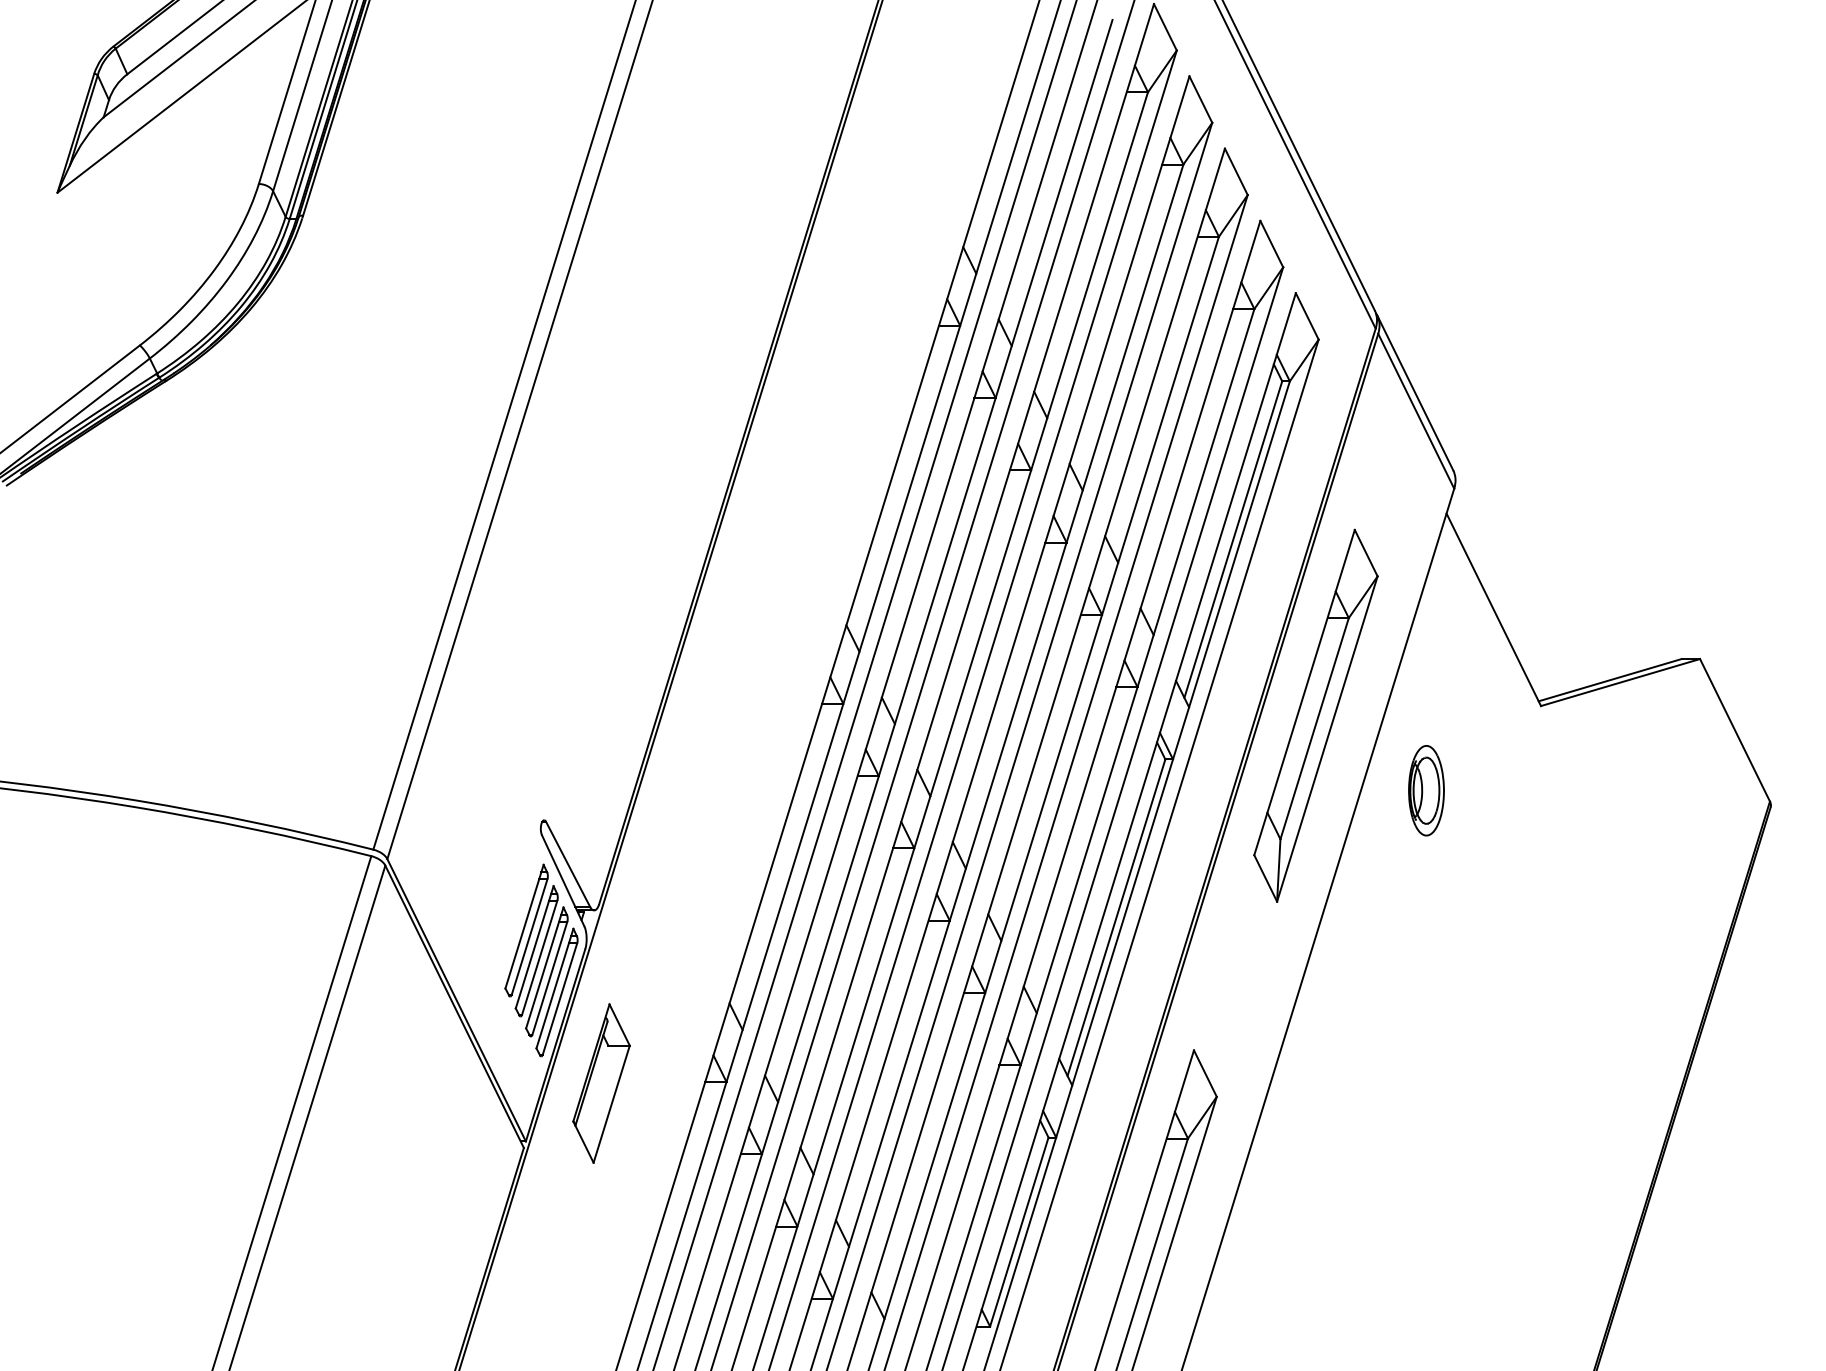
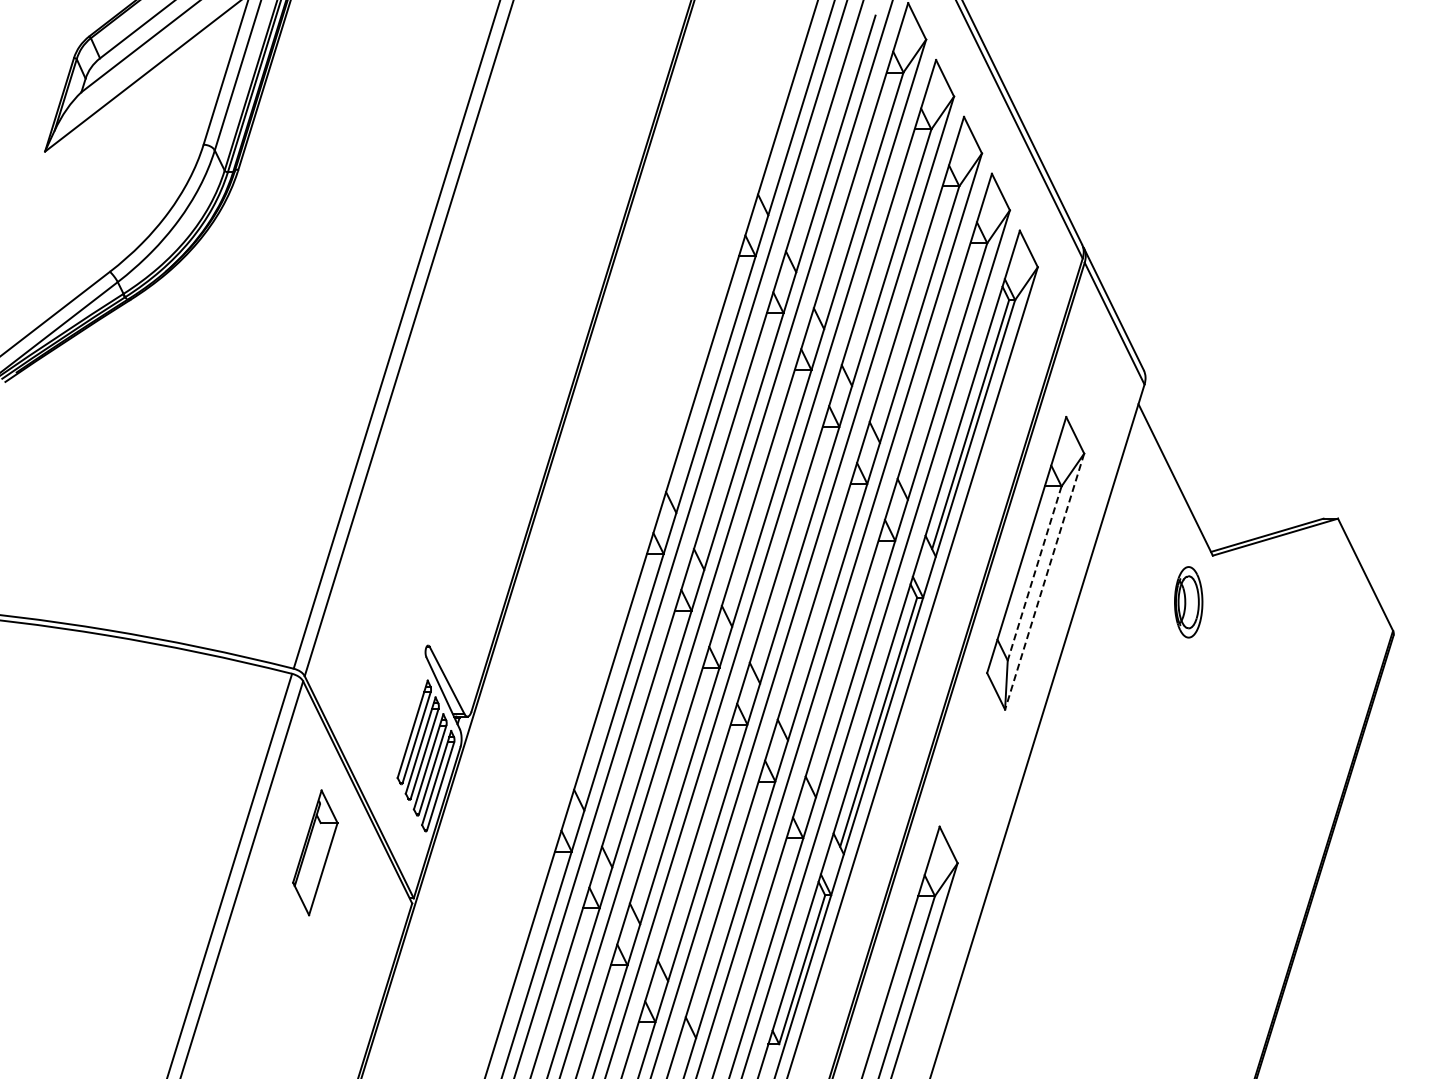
line: (1314, 728) -> (1034, 573), solid -> dashed
line: (1327, 738) -> (1044, 581), solid -> dashed
part: (1426, 790) -> (1188, 602), moved
part: (601, 1083) -> (315, 852), moved

